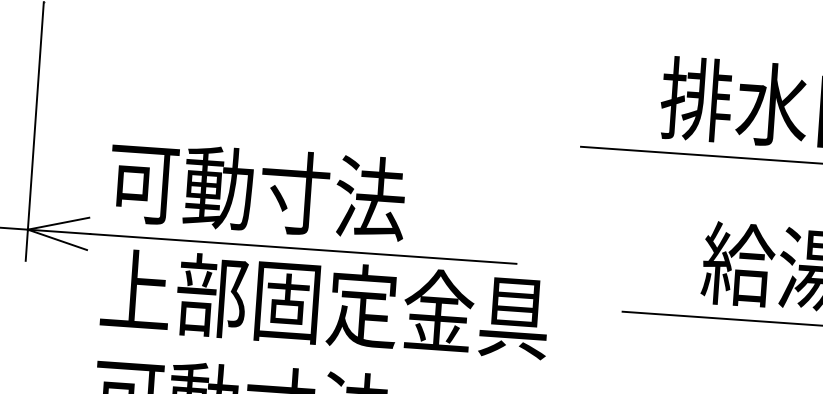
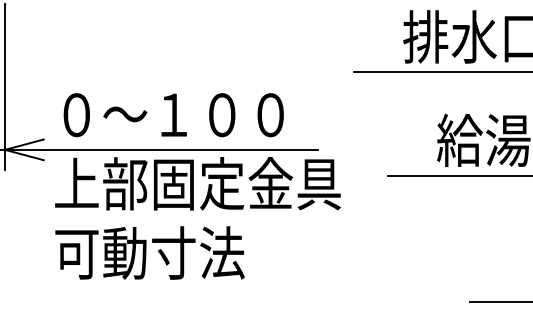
text: (288, 192) -> (169, 114), 可動寸法 -> ０～１００

